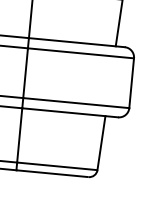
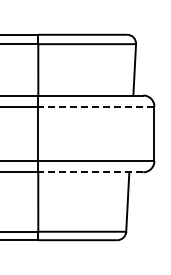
line: (80, 53) -> (95, 106), solid -> dashed
line: (69, 112) -> (90, 172), solid -> dashed

